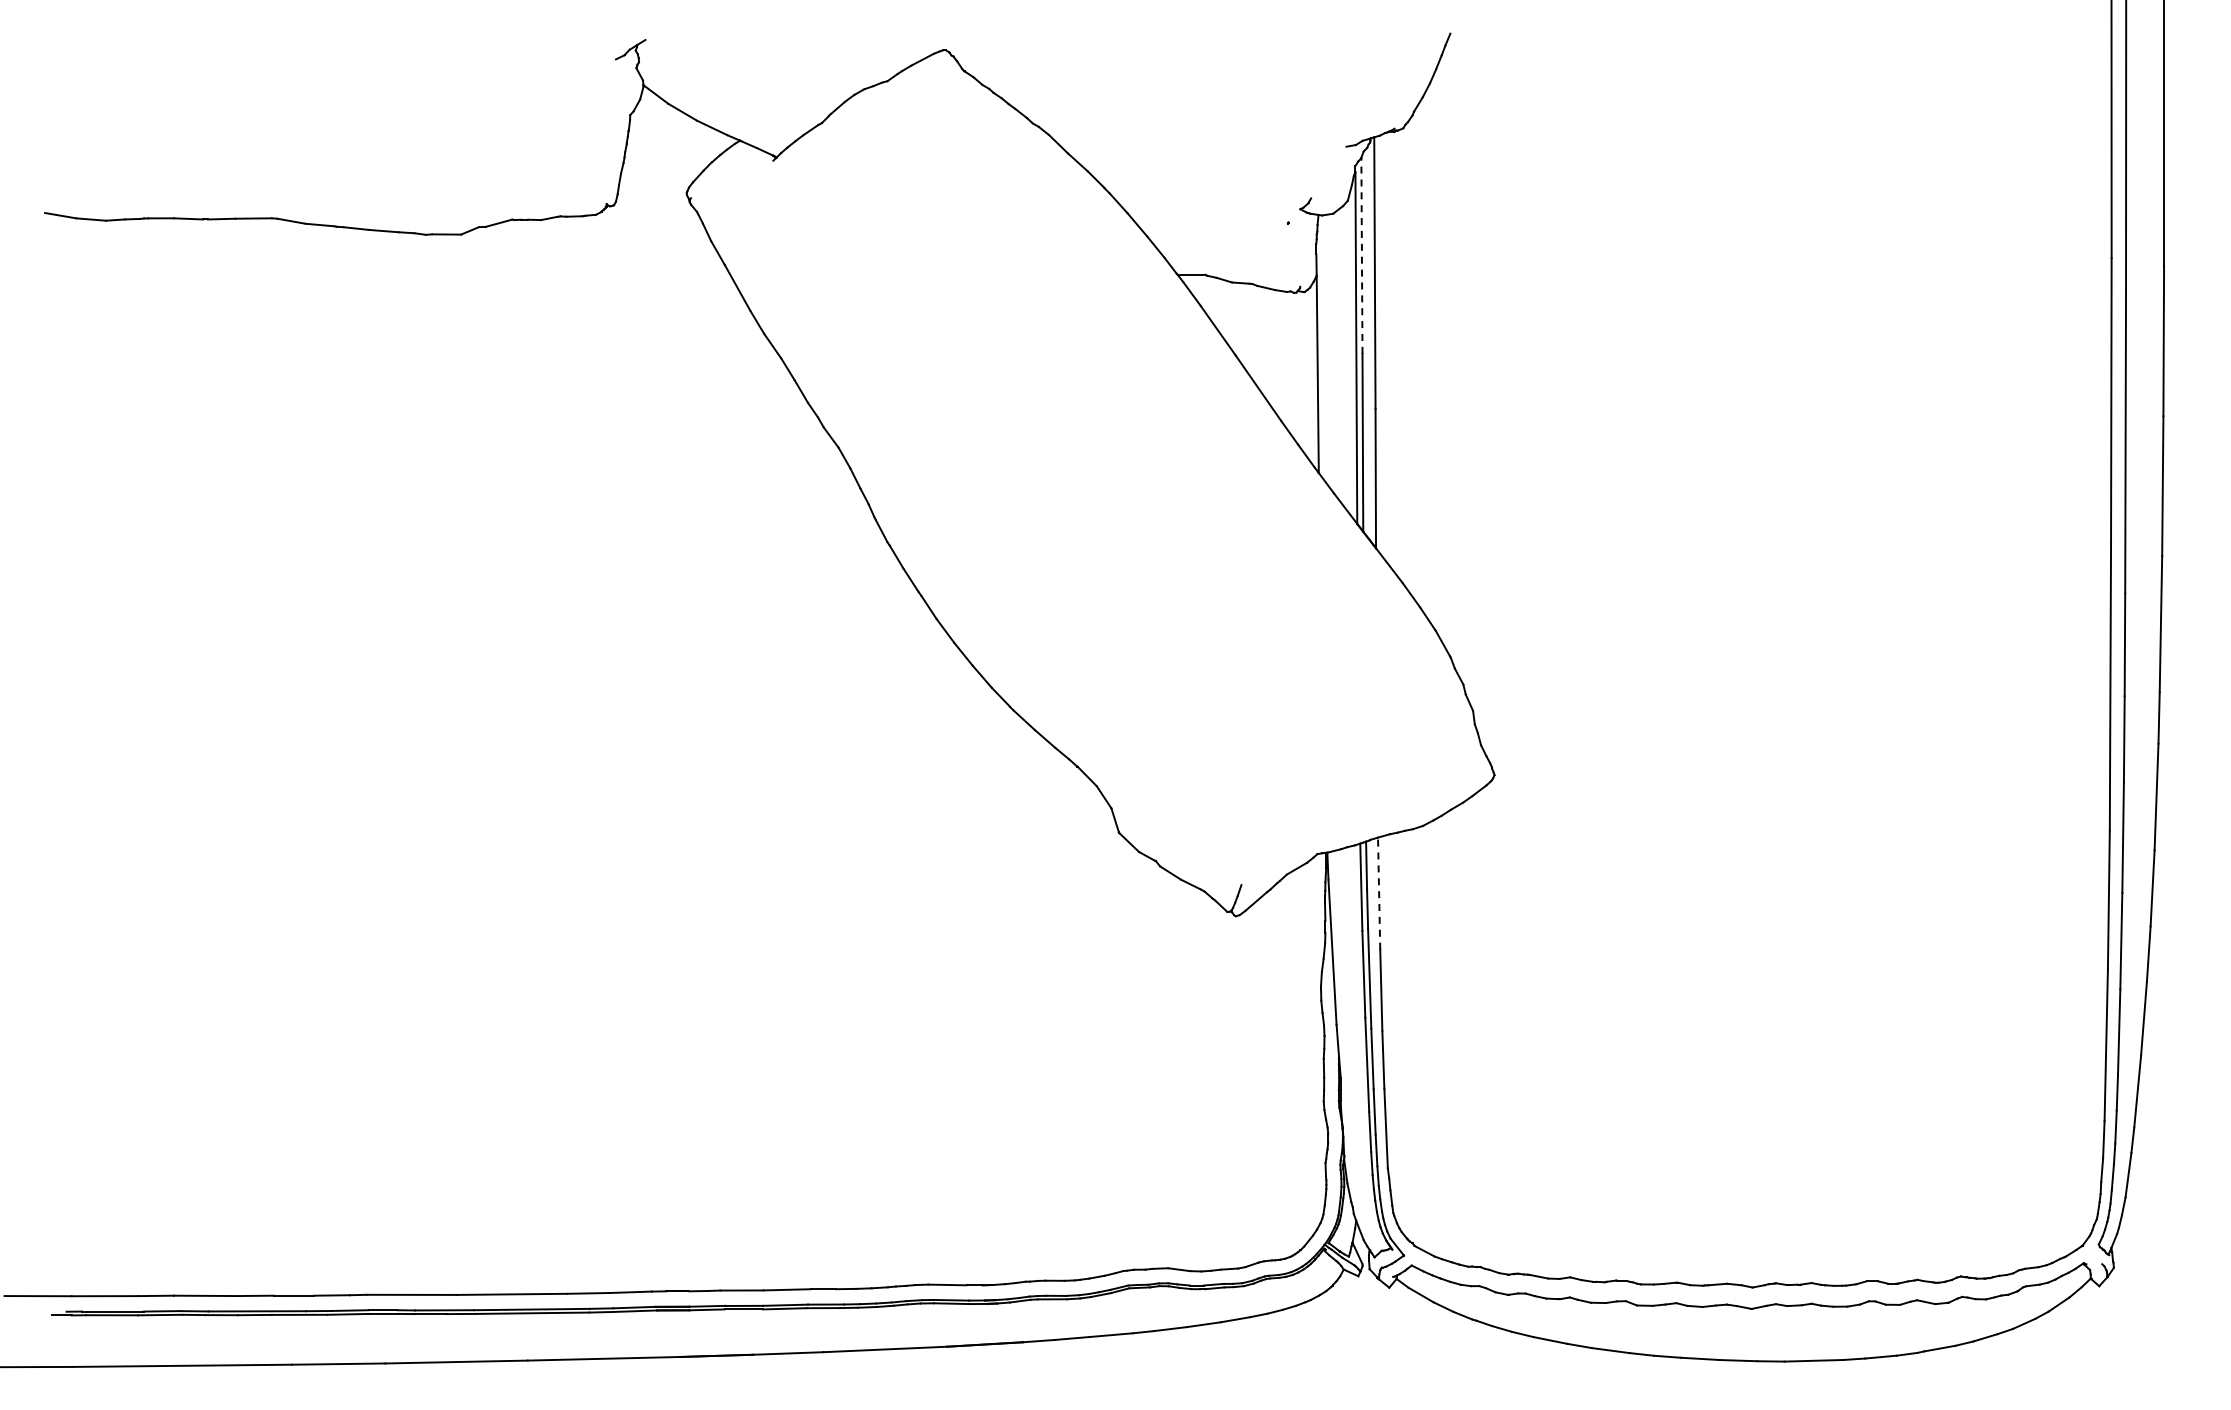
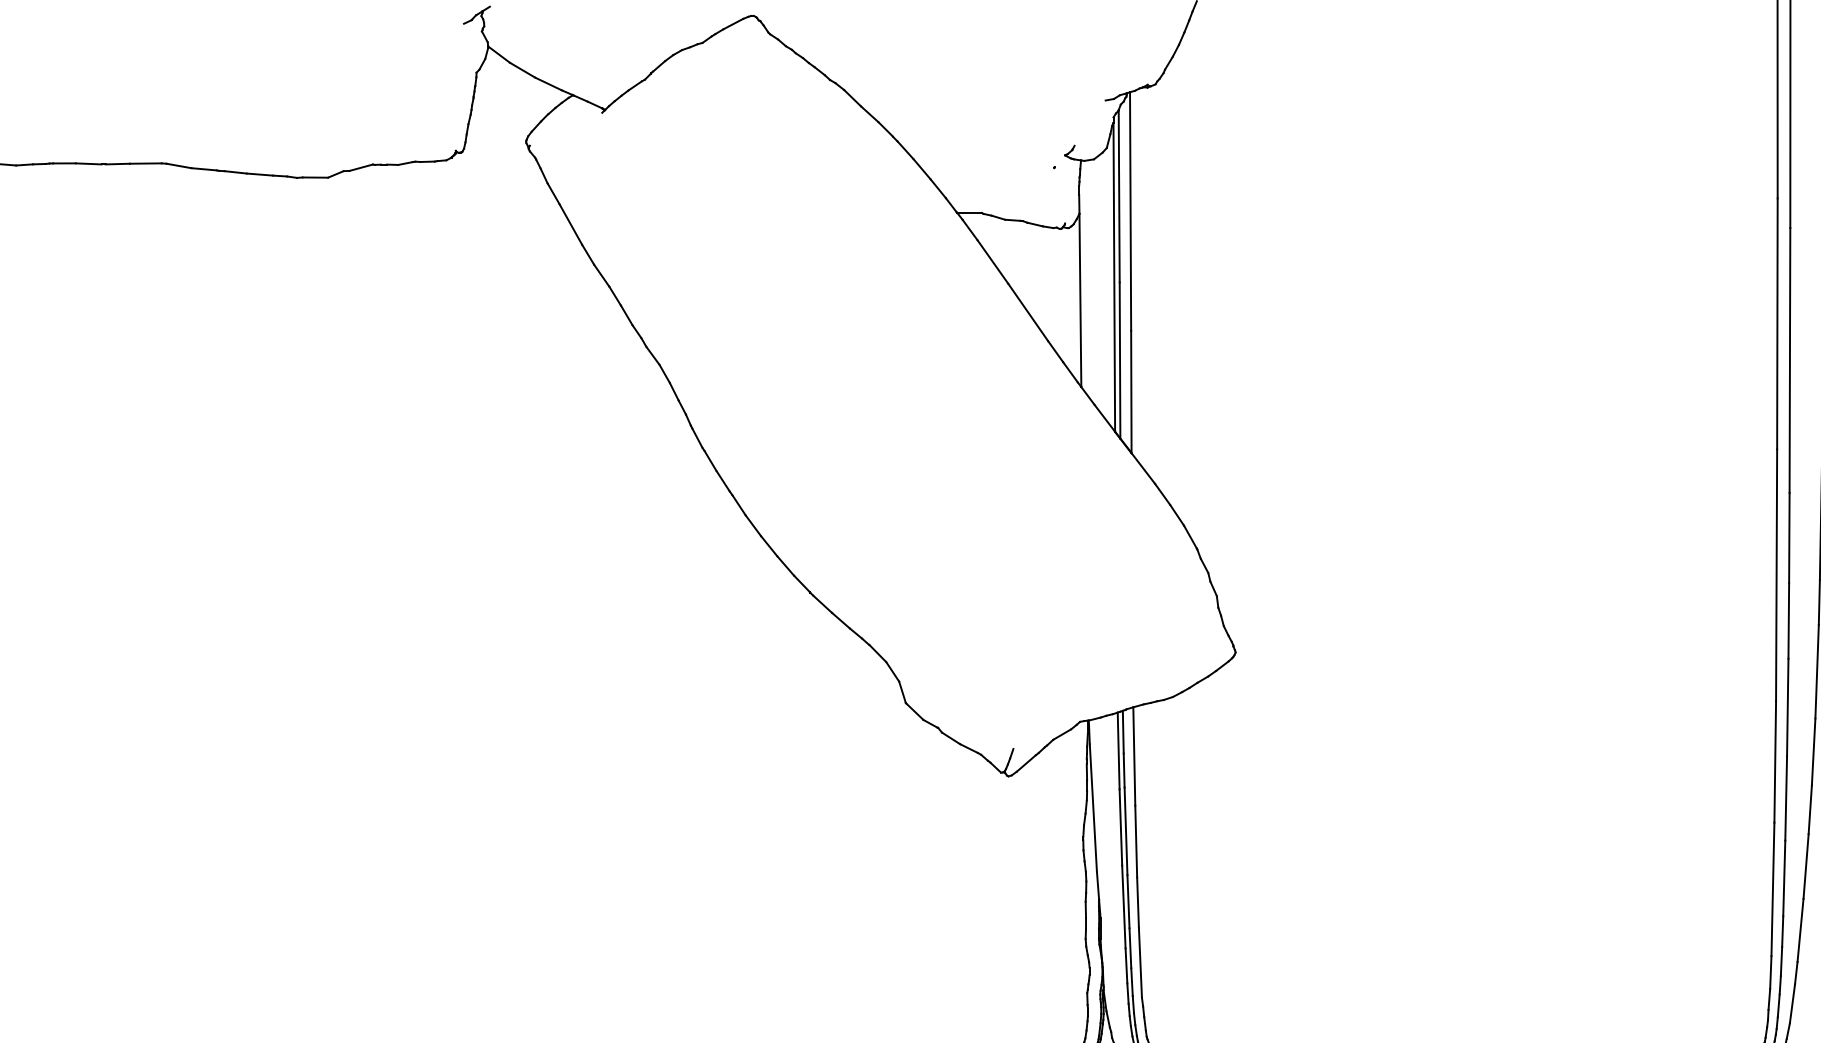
line: (1361, 255) -> (1118, 196), dashed -> solid
line: (1379, 893) -> (1134, 756), dashed -> solid

